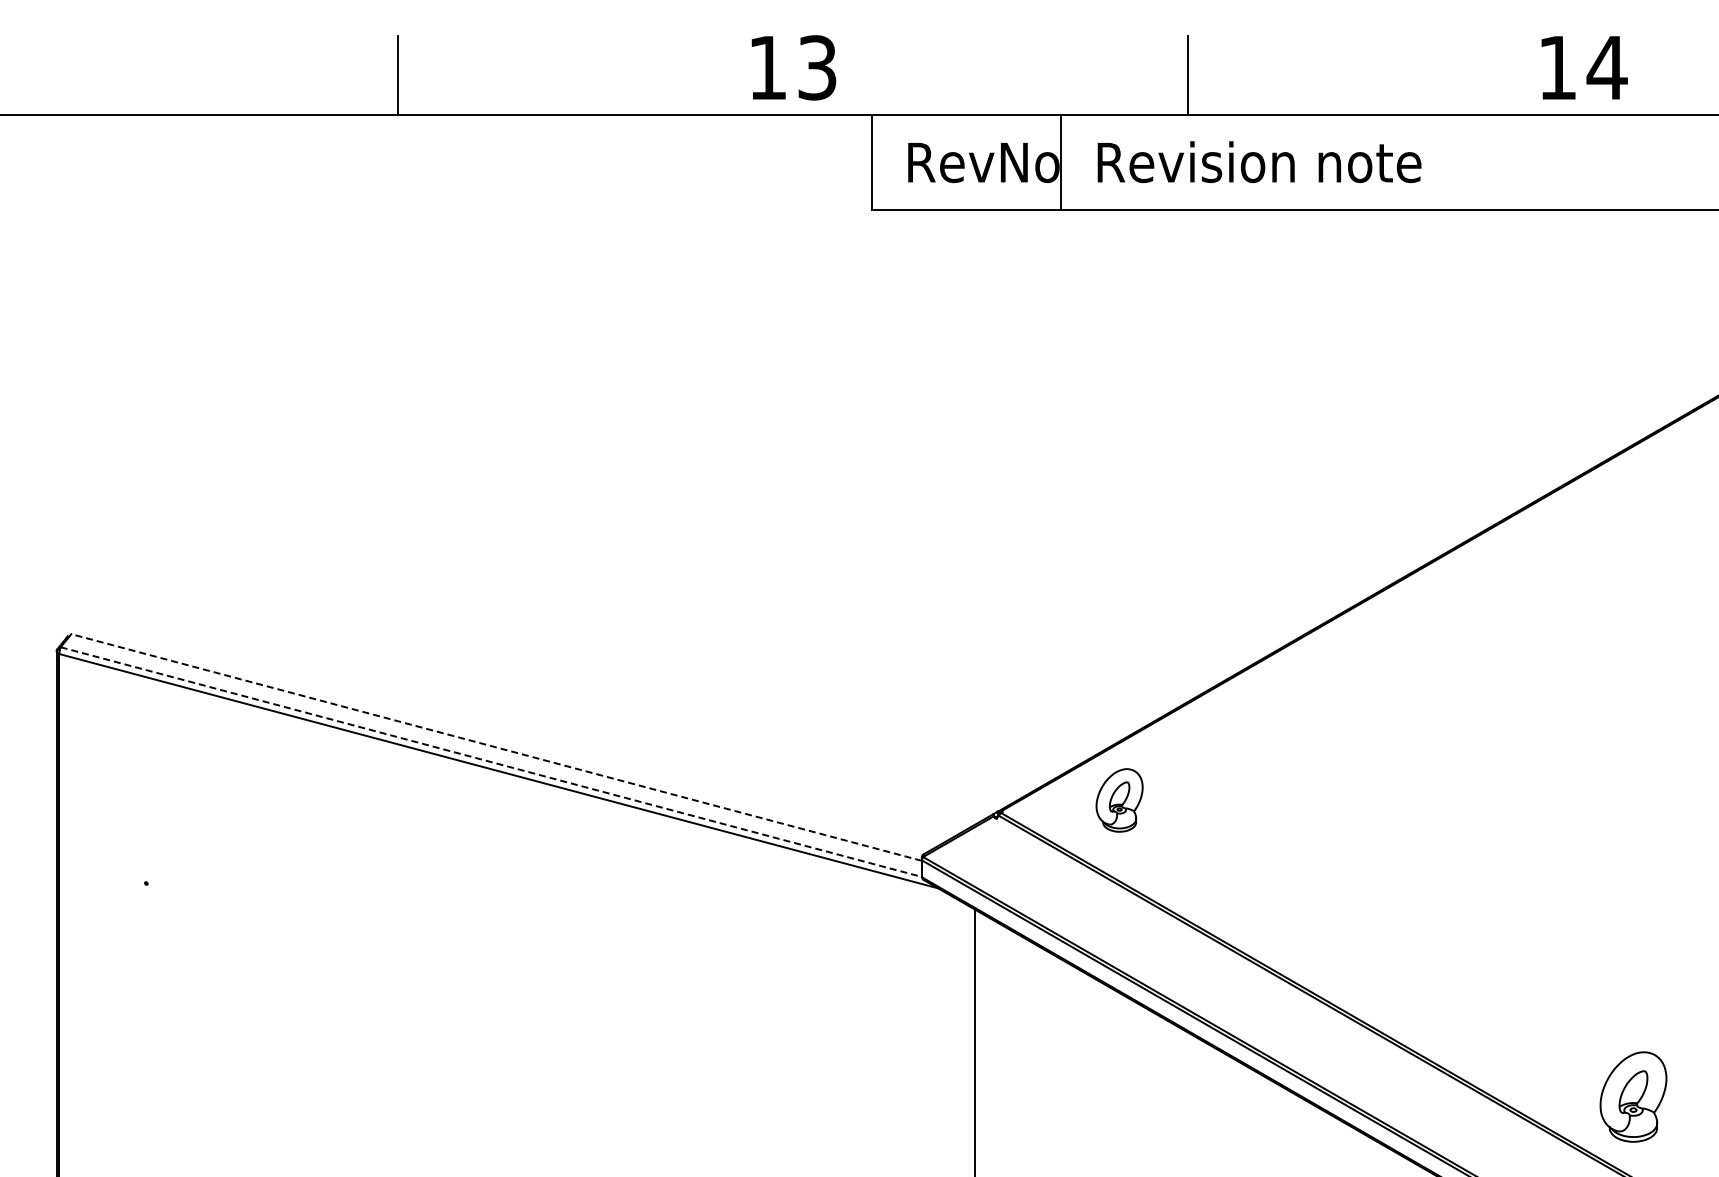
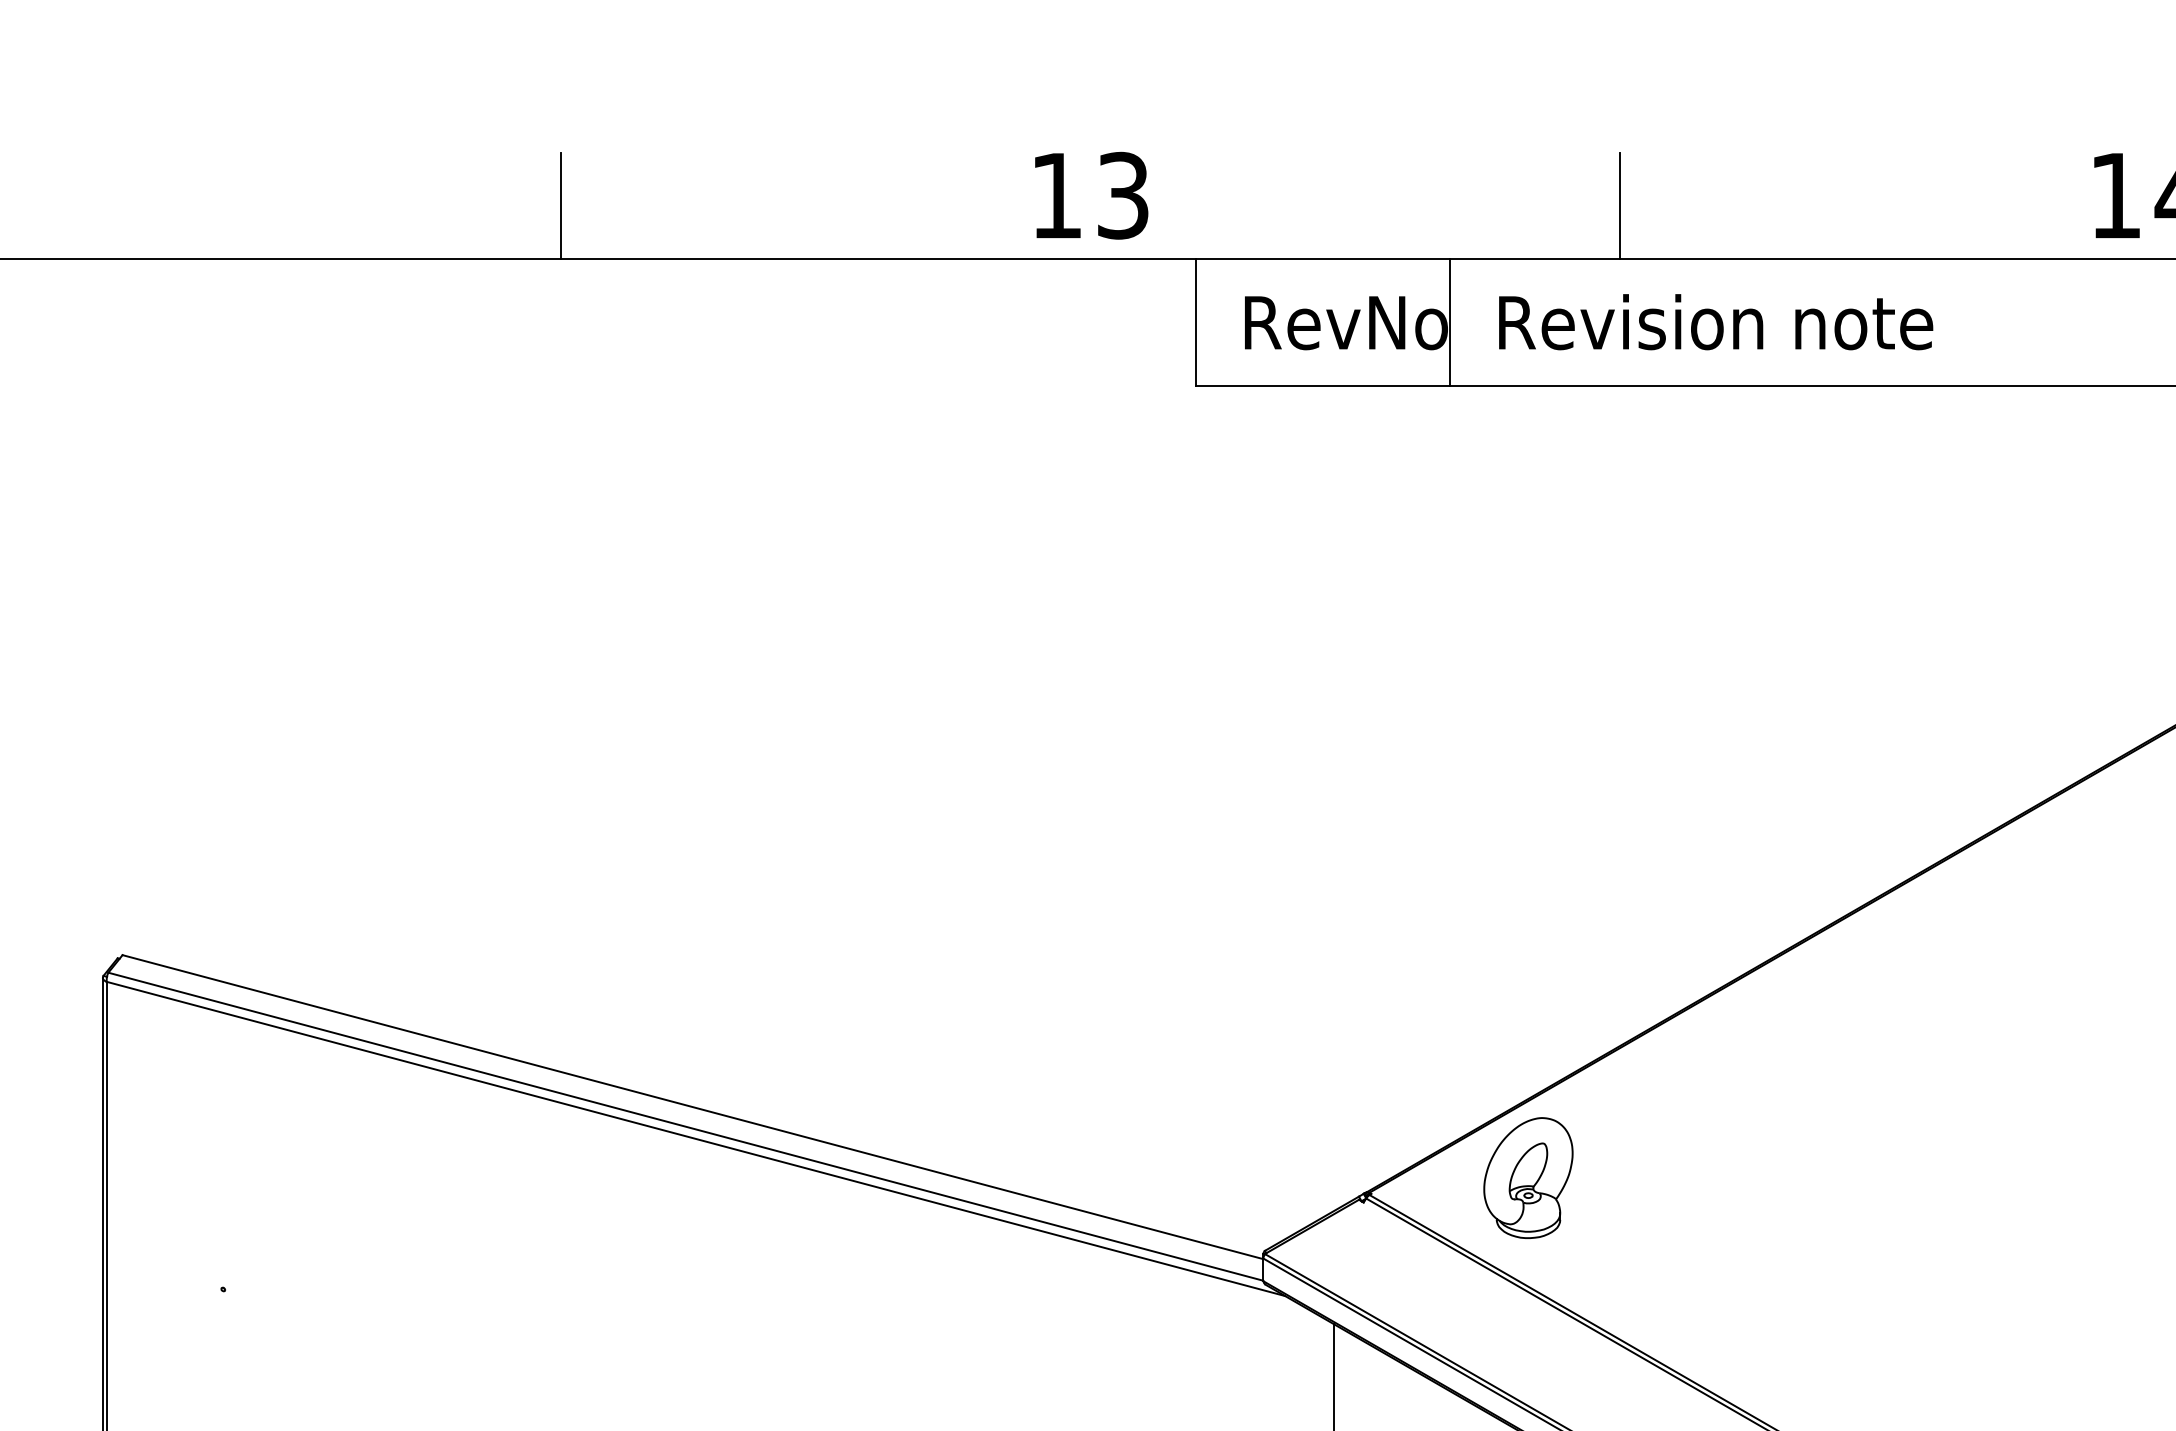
line: (496, 747) -> (692, 1107), dashed -> solid
line: (491, 762) -> (686, 1127), dashed -> solid
part: (1119, 800) -> (1528, 1178), size x1.43

